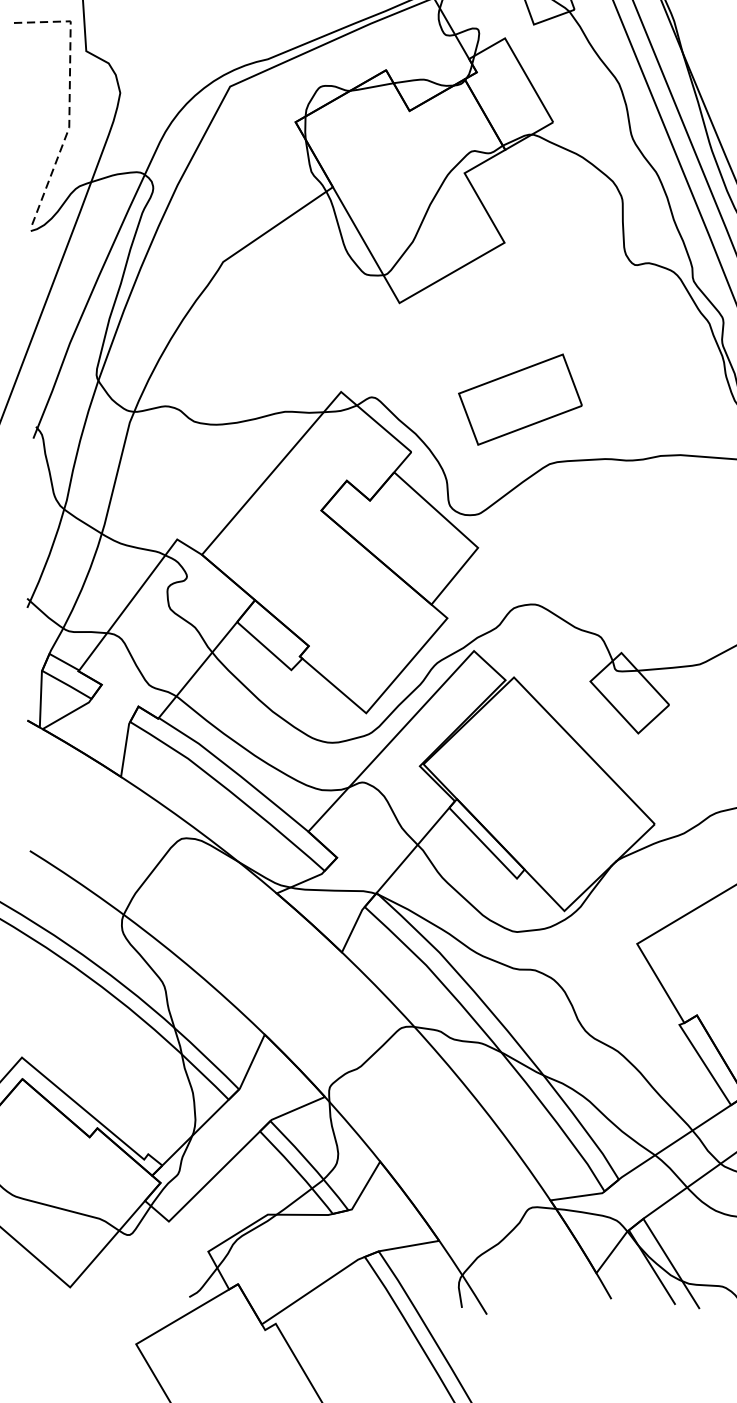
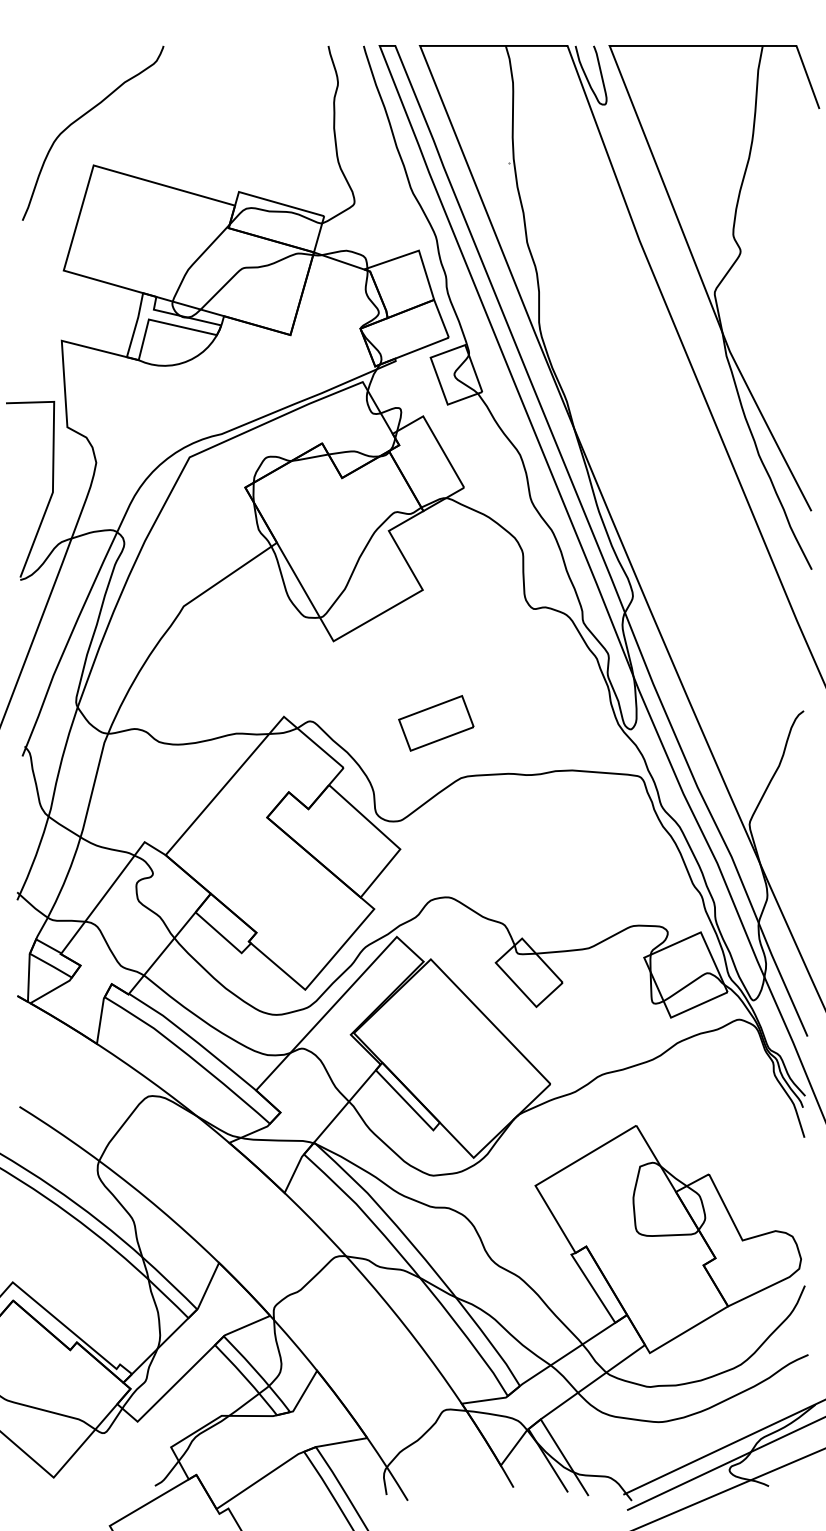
line: (69, 99) -> (53, 468), dashed -> solid
part: (520, 399) -> (436, 723), size x0.71

